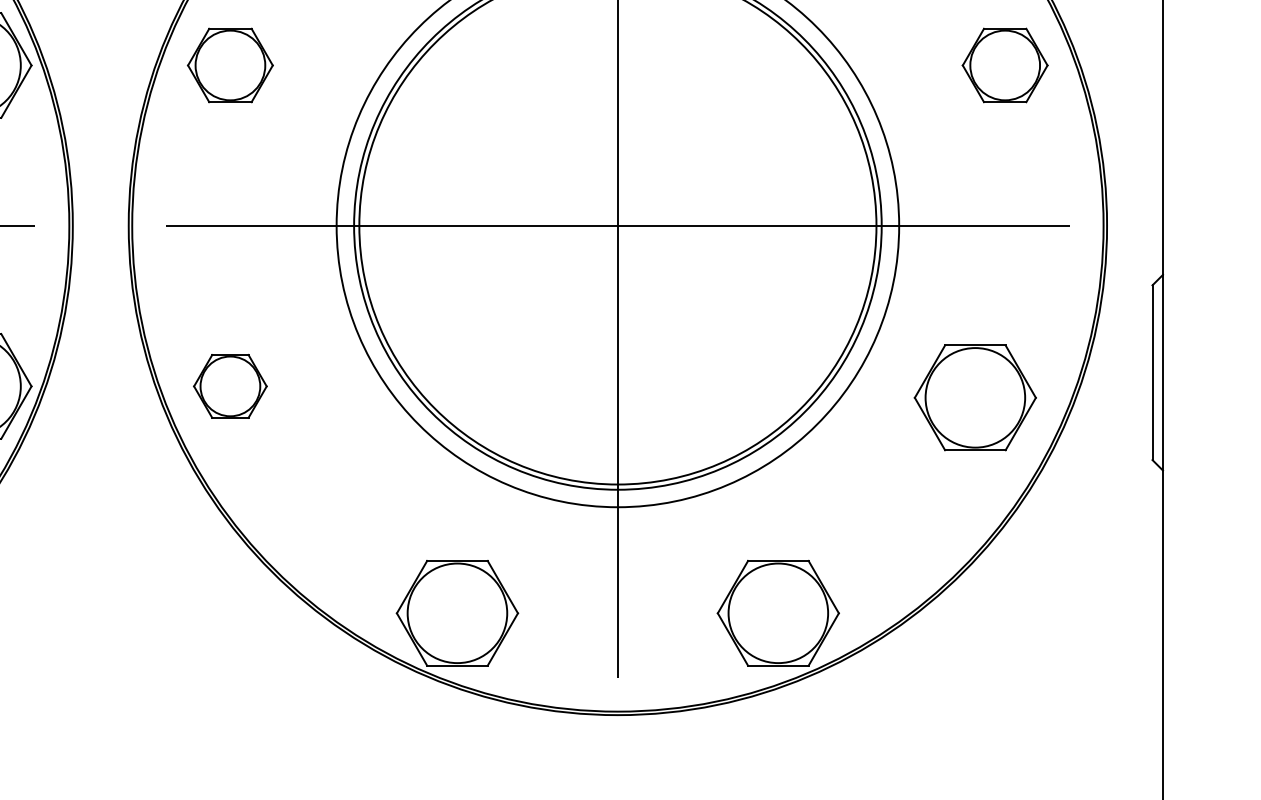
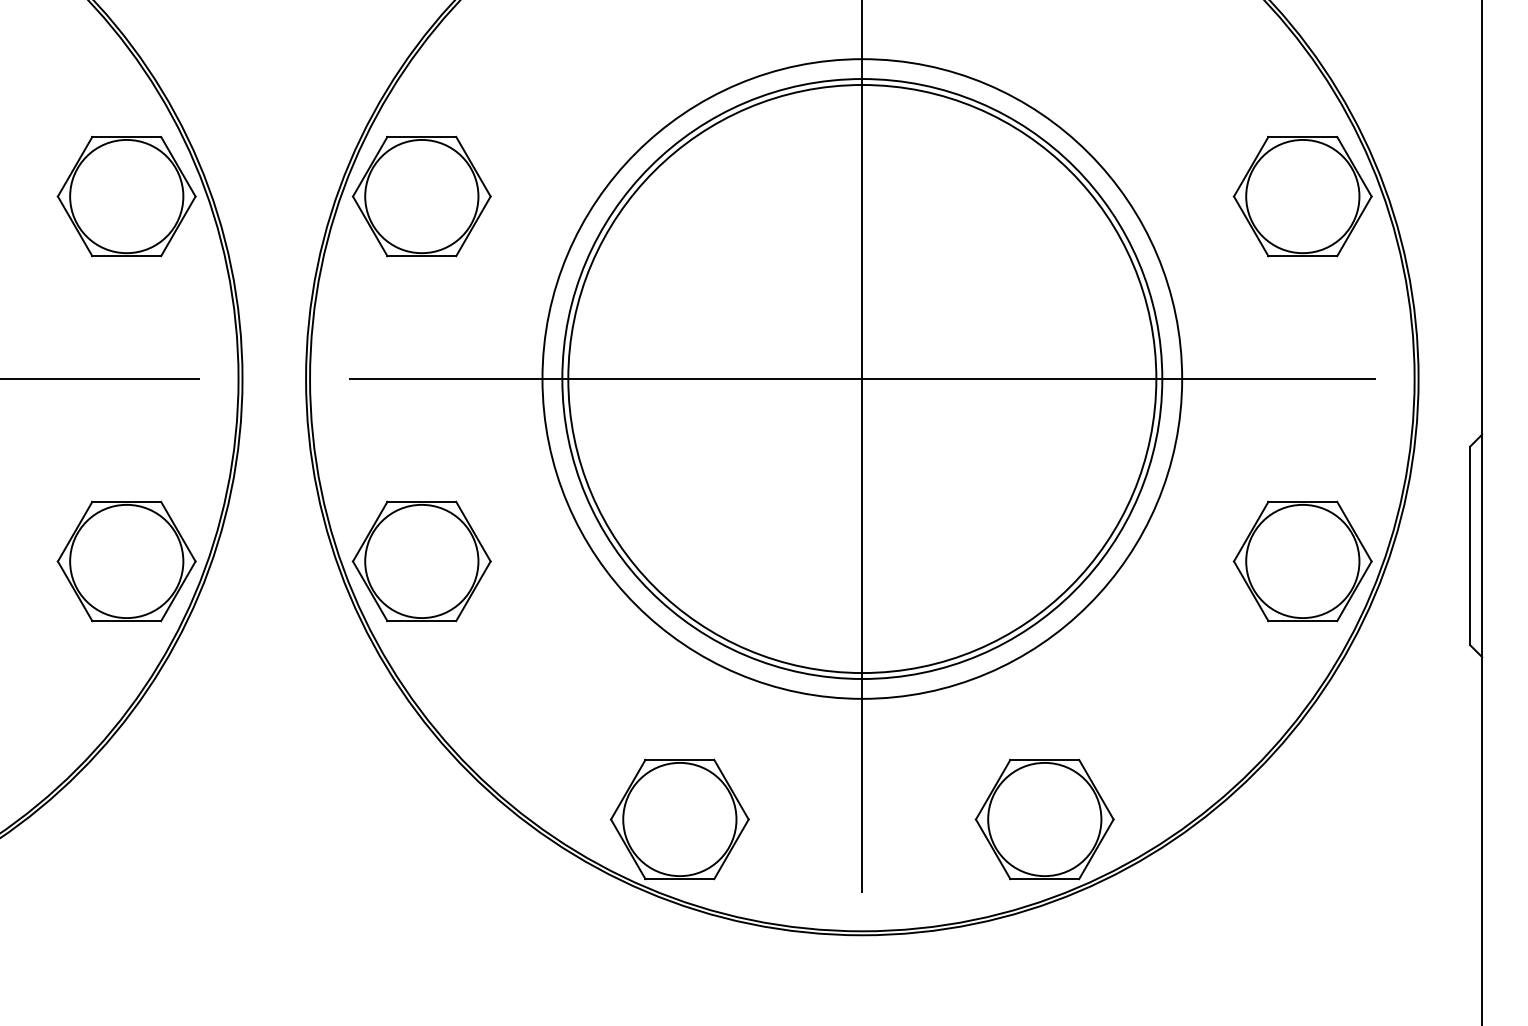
part: (230, 65) -> (421, 196), size x1.43
part: (1004, 65) -> (1302, 196), size x1.43
part: (230, 386) -> (421, 561), size x1.67
part: (975, 397) -> (1302, 561), moved

